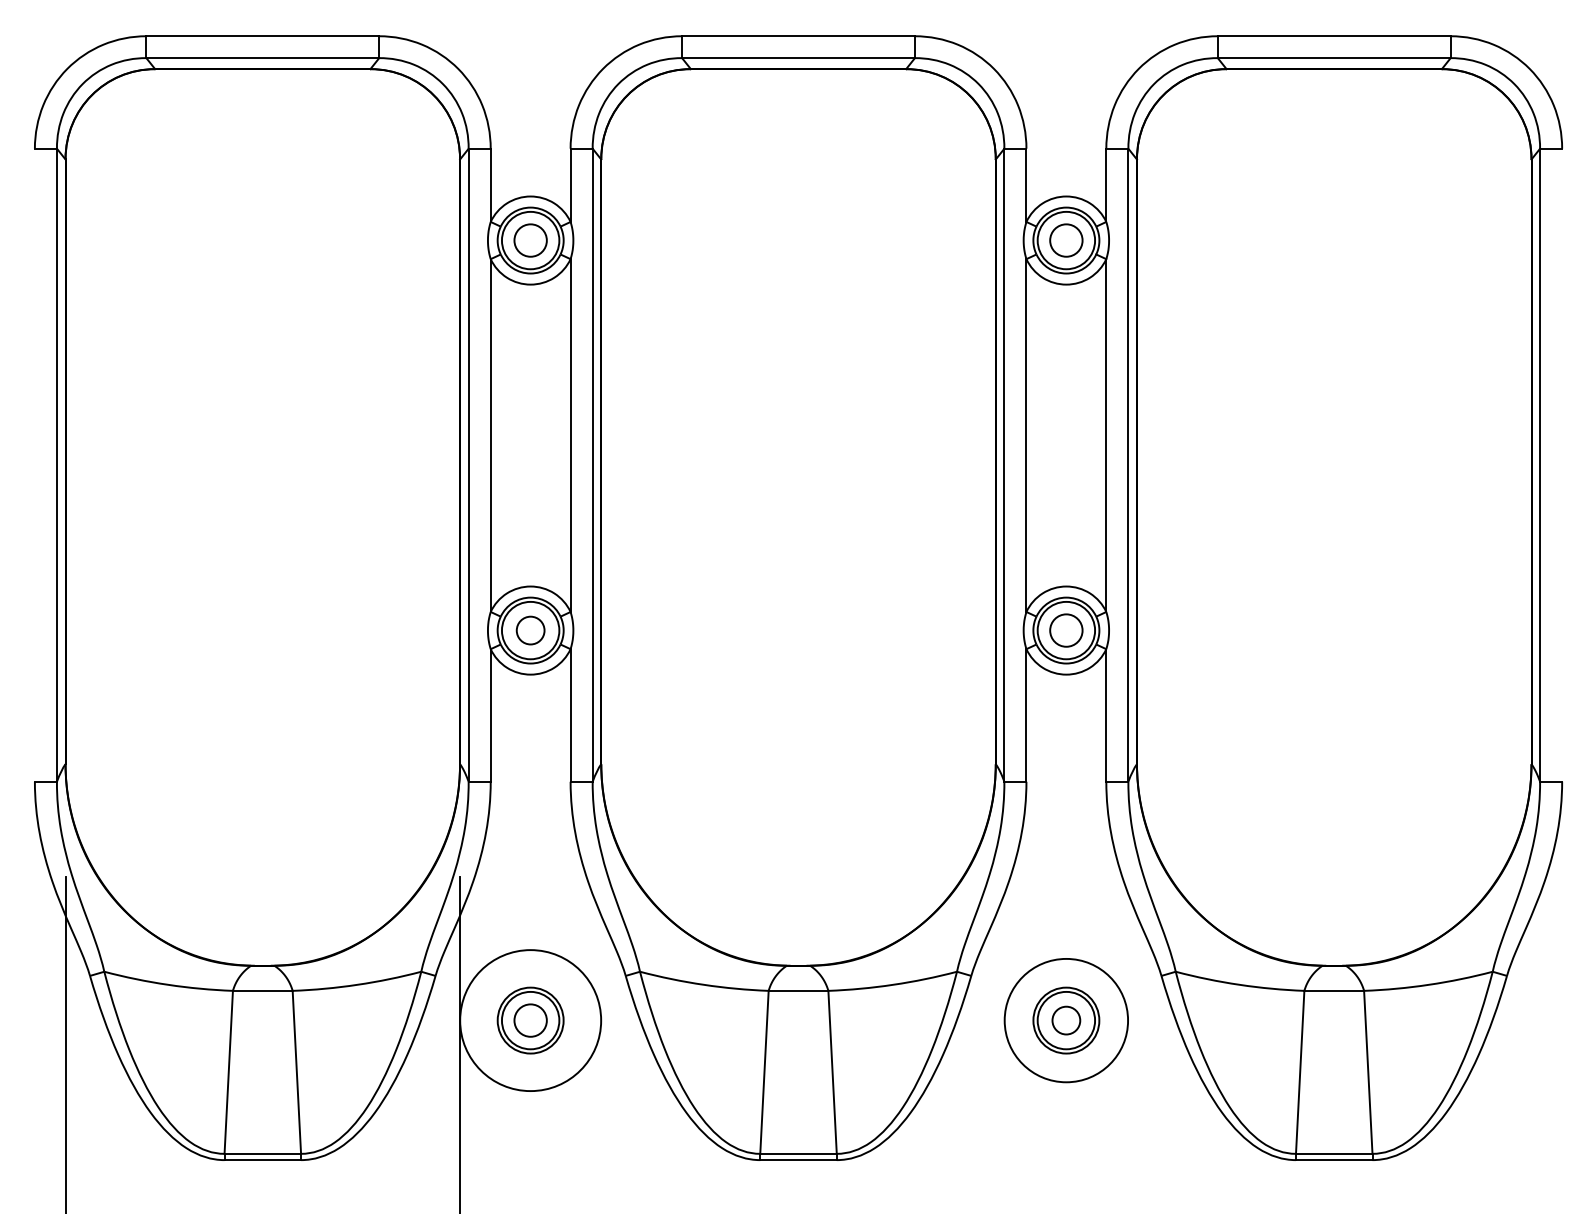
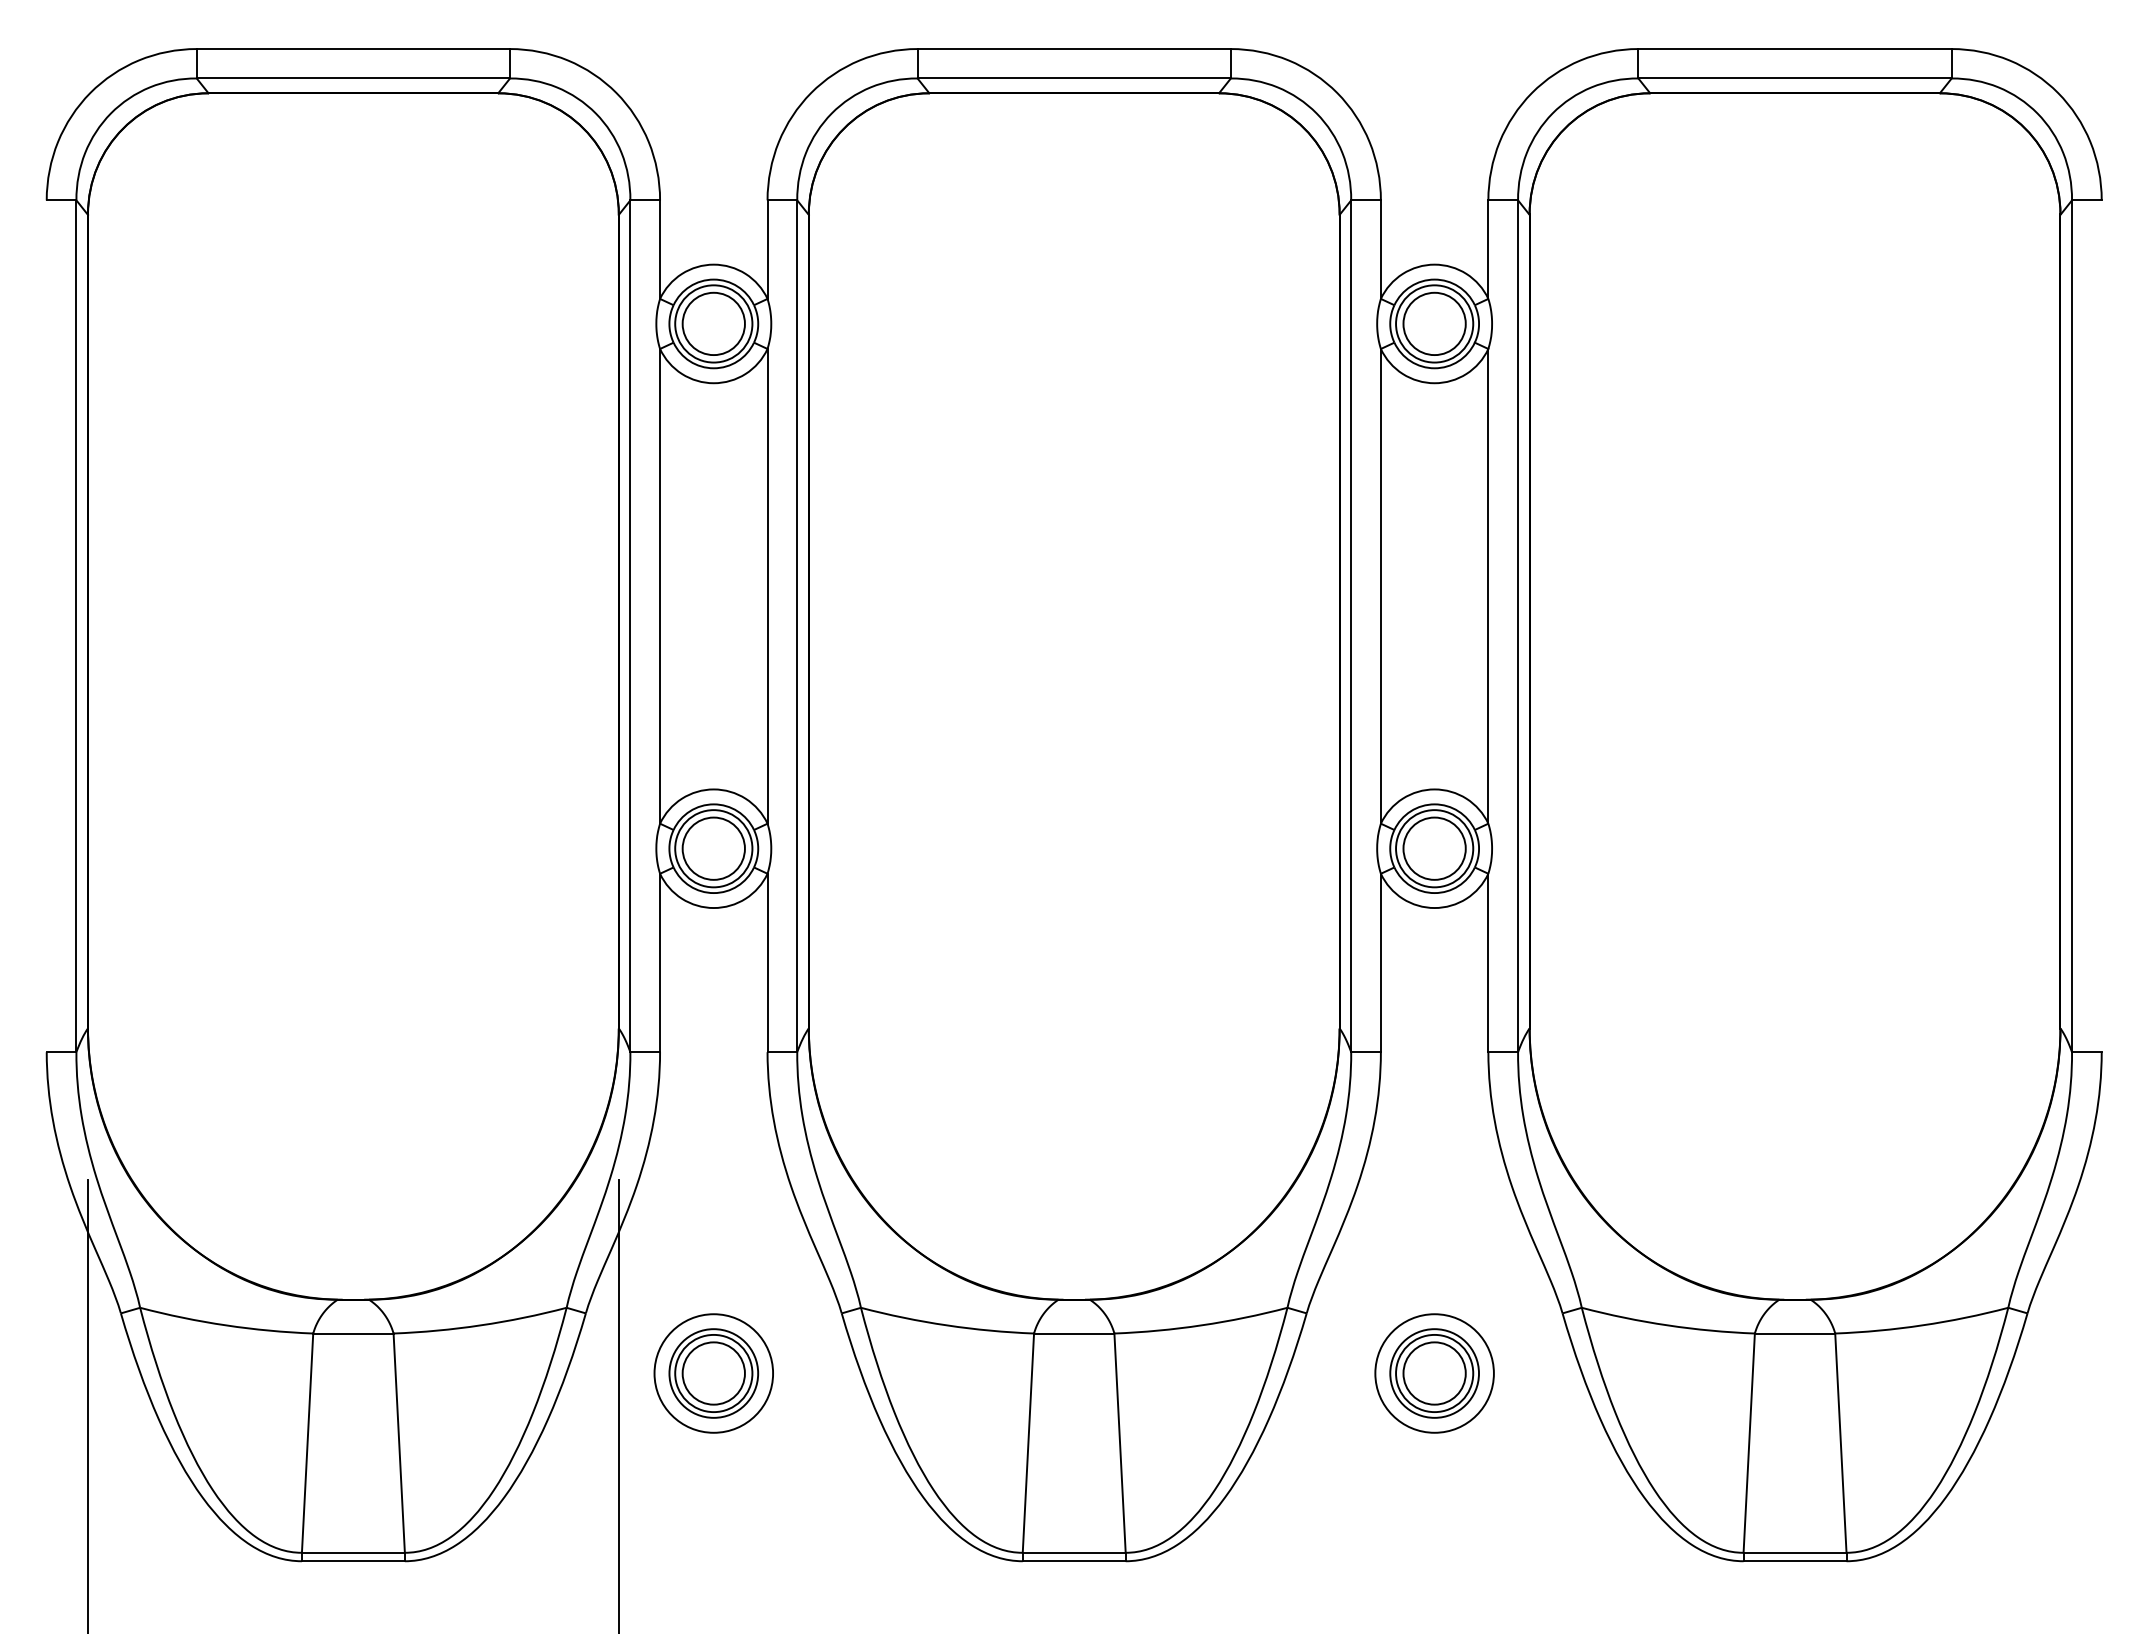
circle: (530, 240) -> (713, 323), size x1.43
circle: (1066, 240) -> (1434, 323), size x1.43
circle: (530, 630) -> (713, 848), size x1.67
circle: (1066, 630) -> (1434, 848), size x1.43
circle: (530, 1020) -> (713, 1373), size x0.62
circle: (530, 1020) -> (713, 1373), size x1.43
circle: (1066, 1020) -> (1434, 1373), size x0.71
circle: (1066, 1020) -> (1434, 1373), size x1.67

